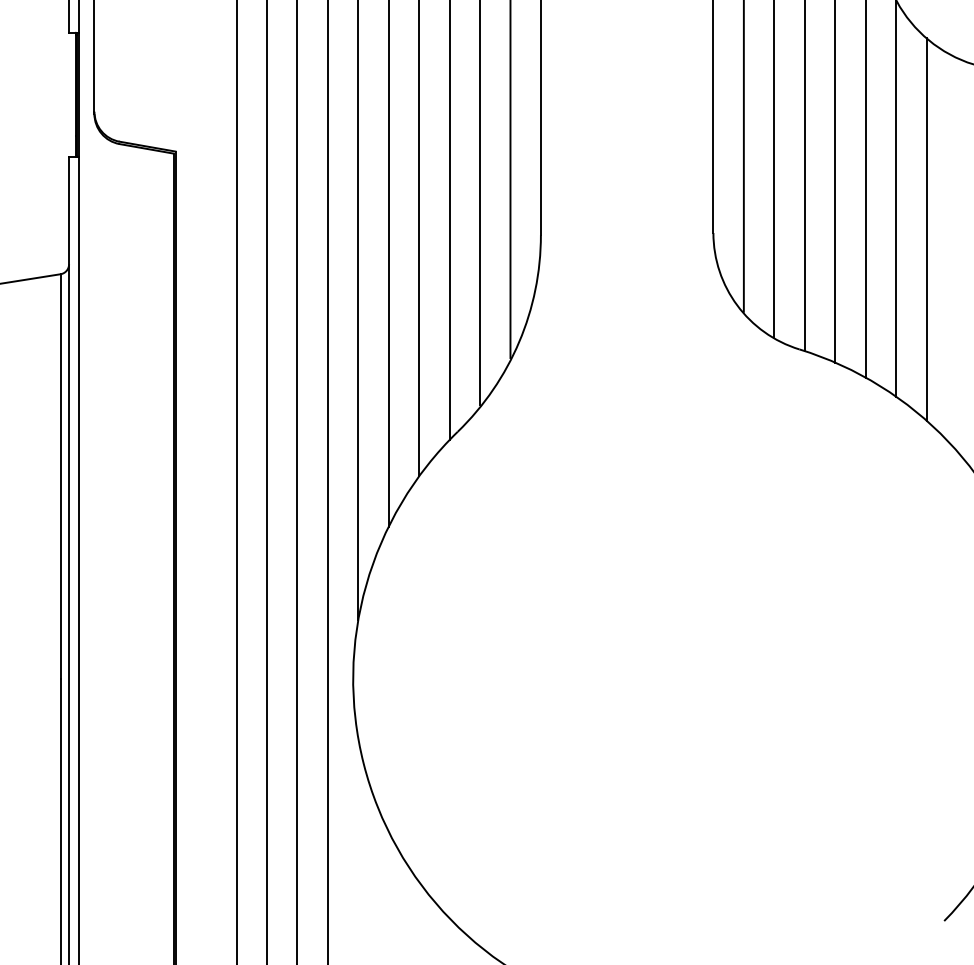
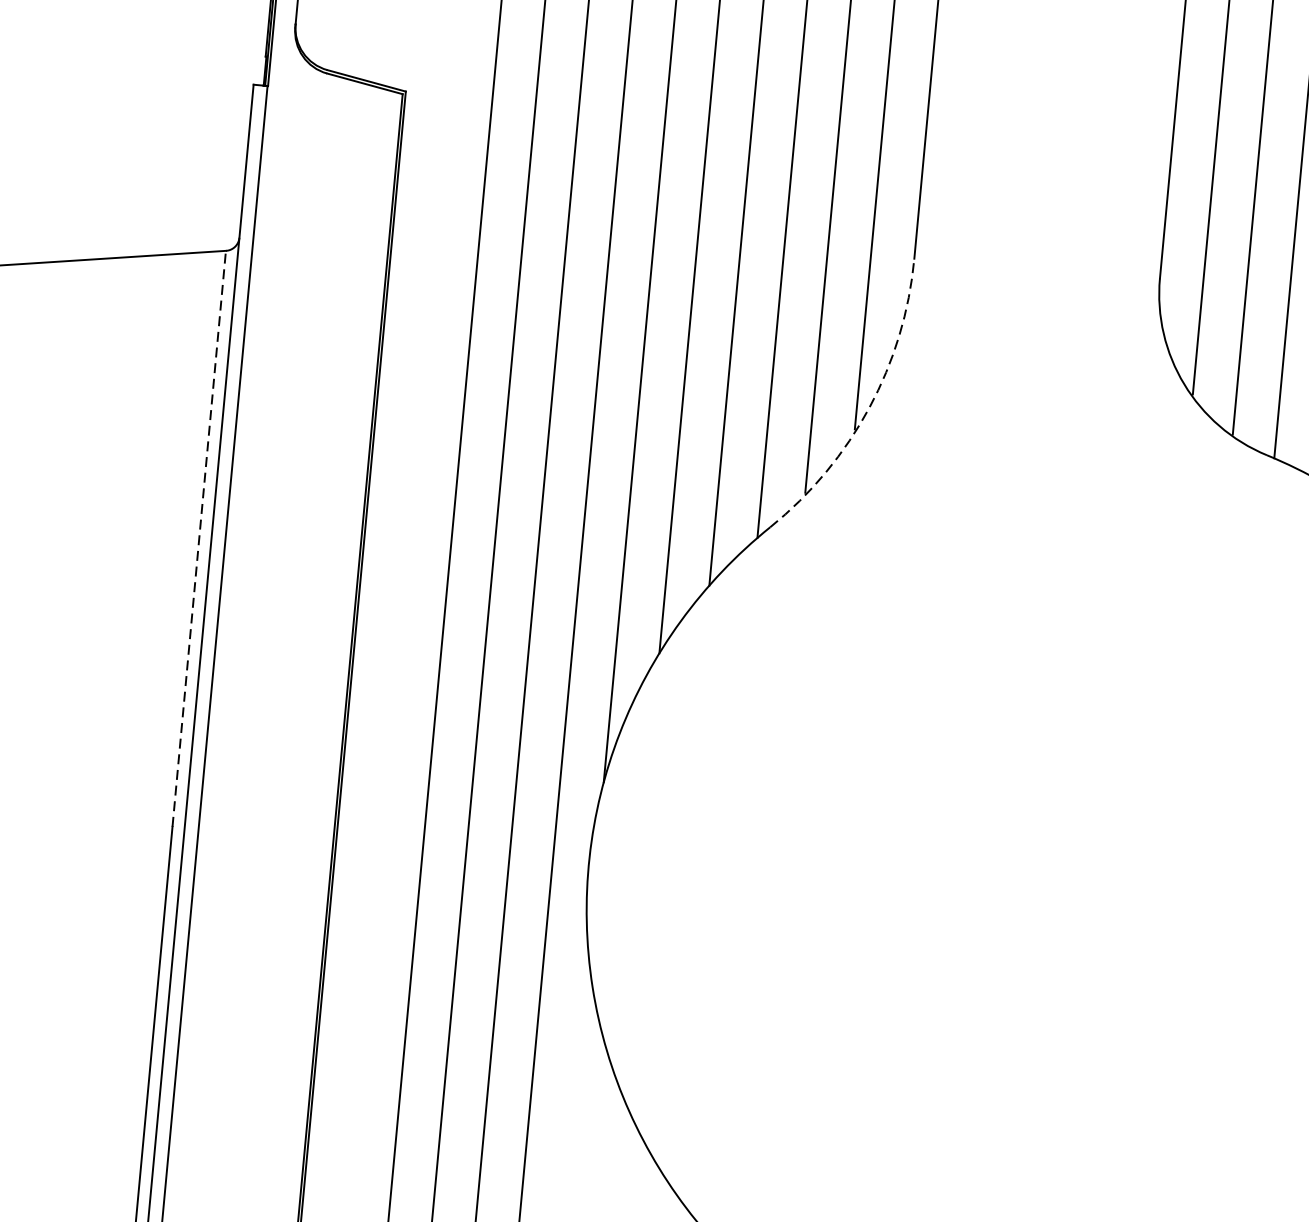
arc: (519, 341) -> (869, 407), solid -> dashed
line: (60, 476) -> (199, 538), solid -> dashed

